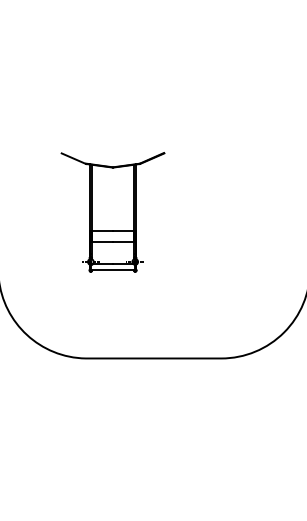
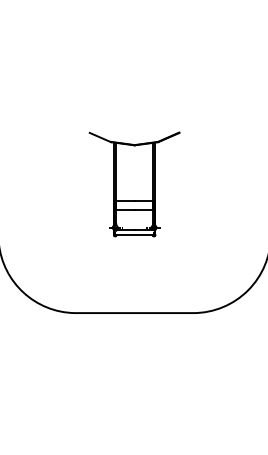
part: (112, 212) -> (134, 184), moved

